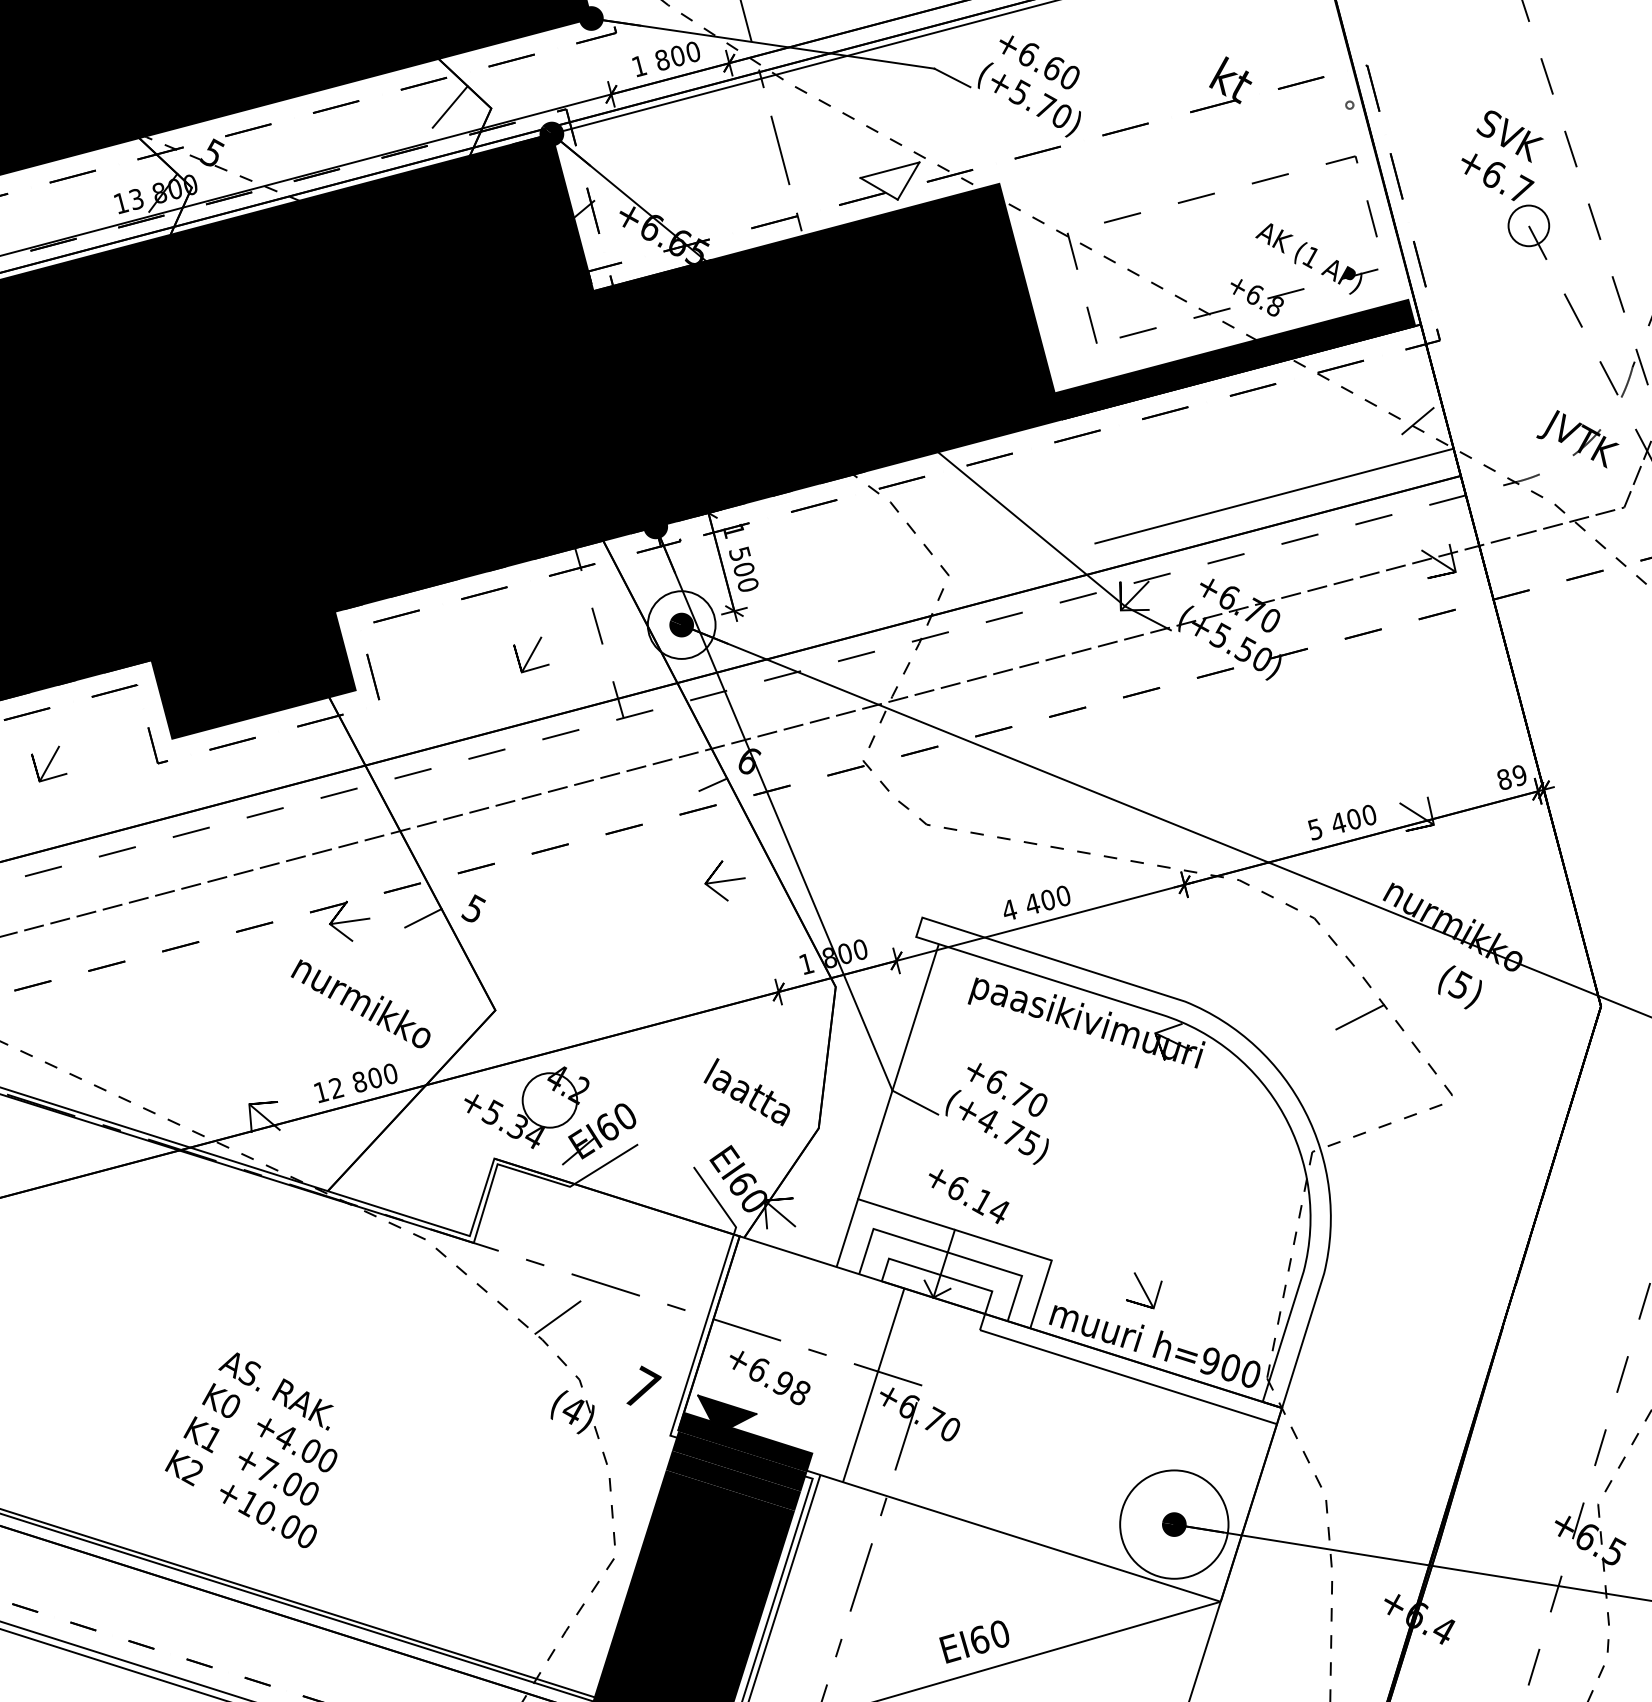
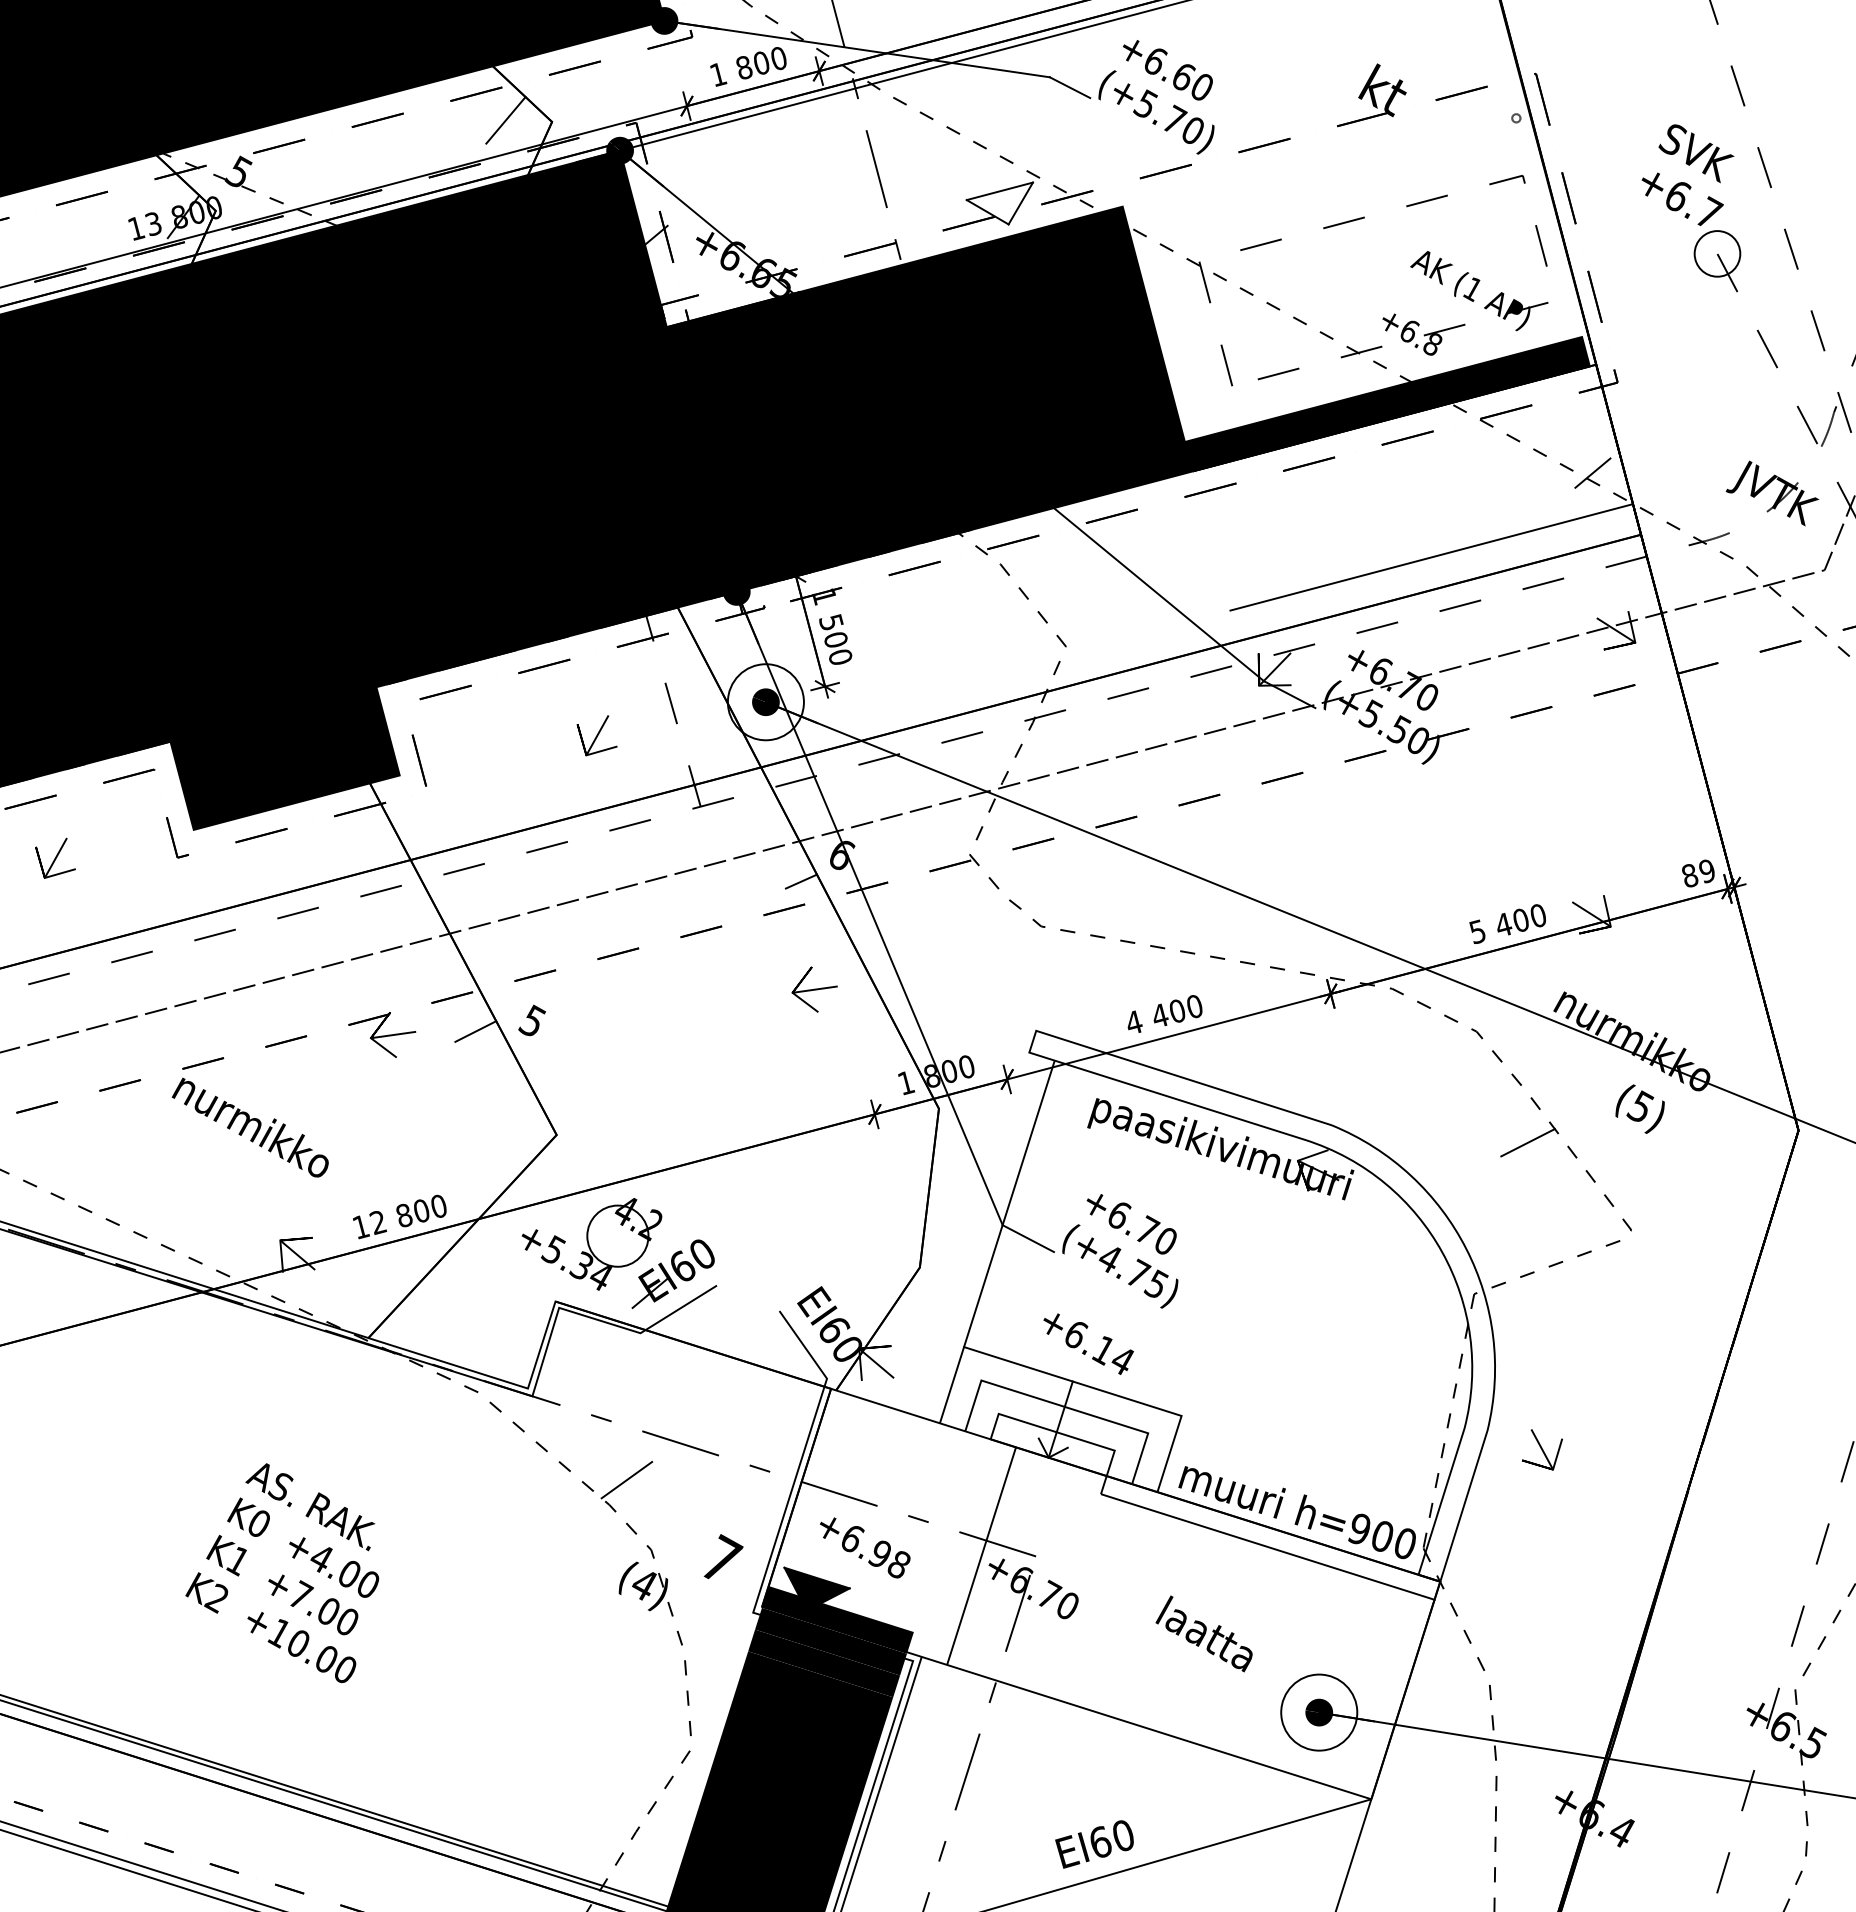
text: (359, 1003) -> (249, 1127), moved
text: (746, 1091) -> (1203, 1633), moved
part: (1144, 1290) -> (1542, 1449), moved
text: (251, 1450) -> (282, 1573), moved
circle: (1174, 1524) -> (1319, 1712), size x0.62

